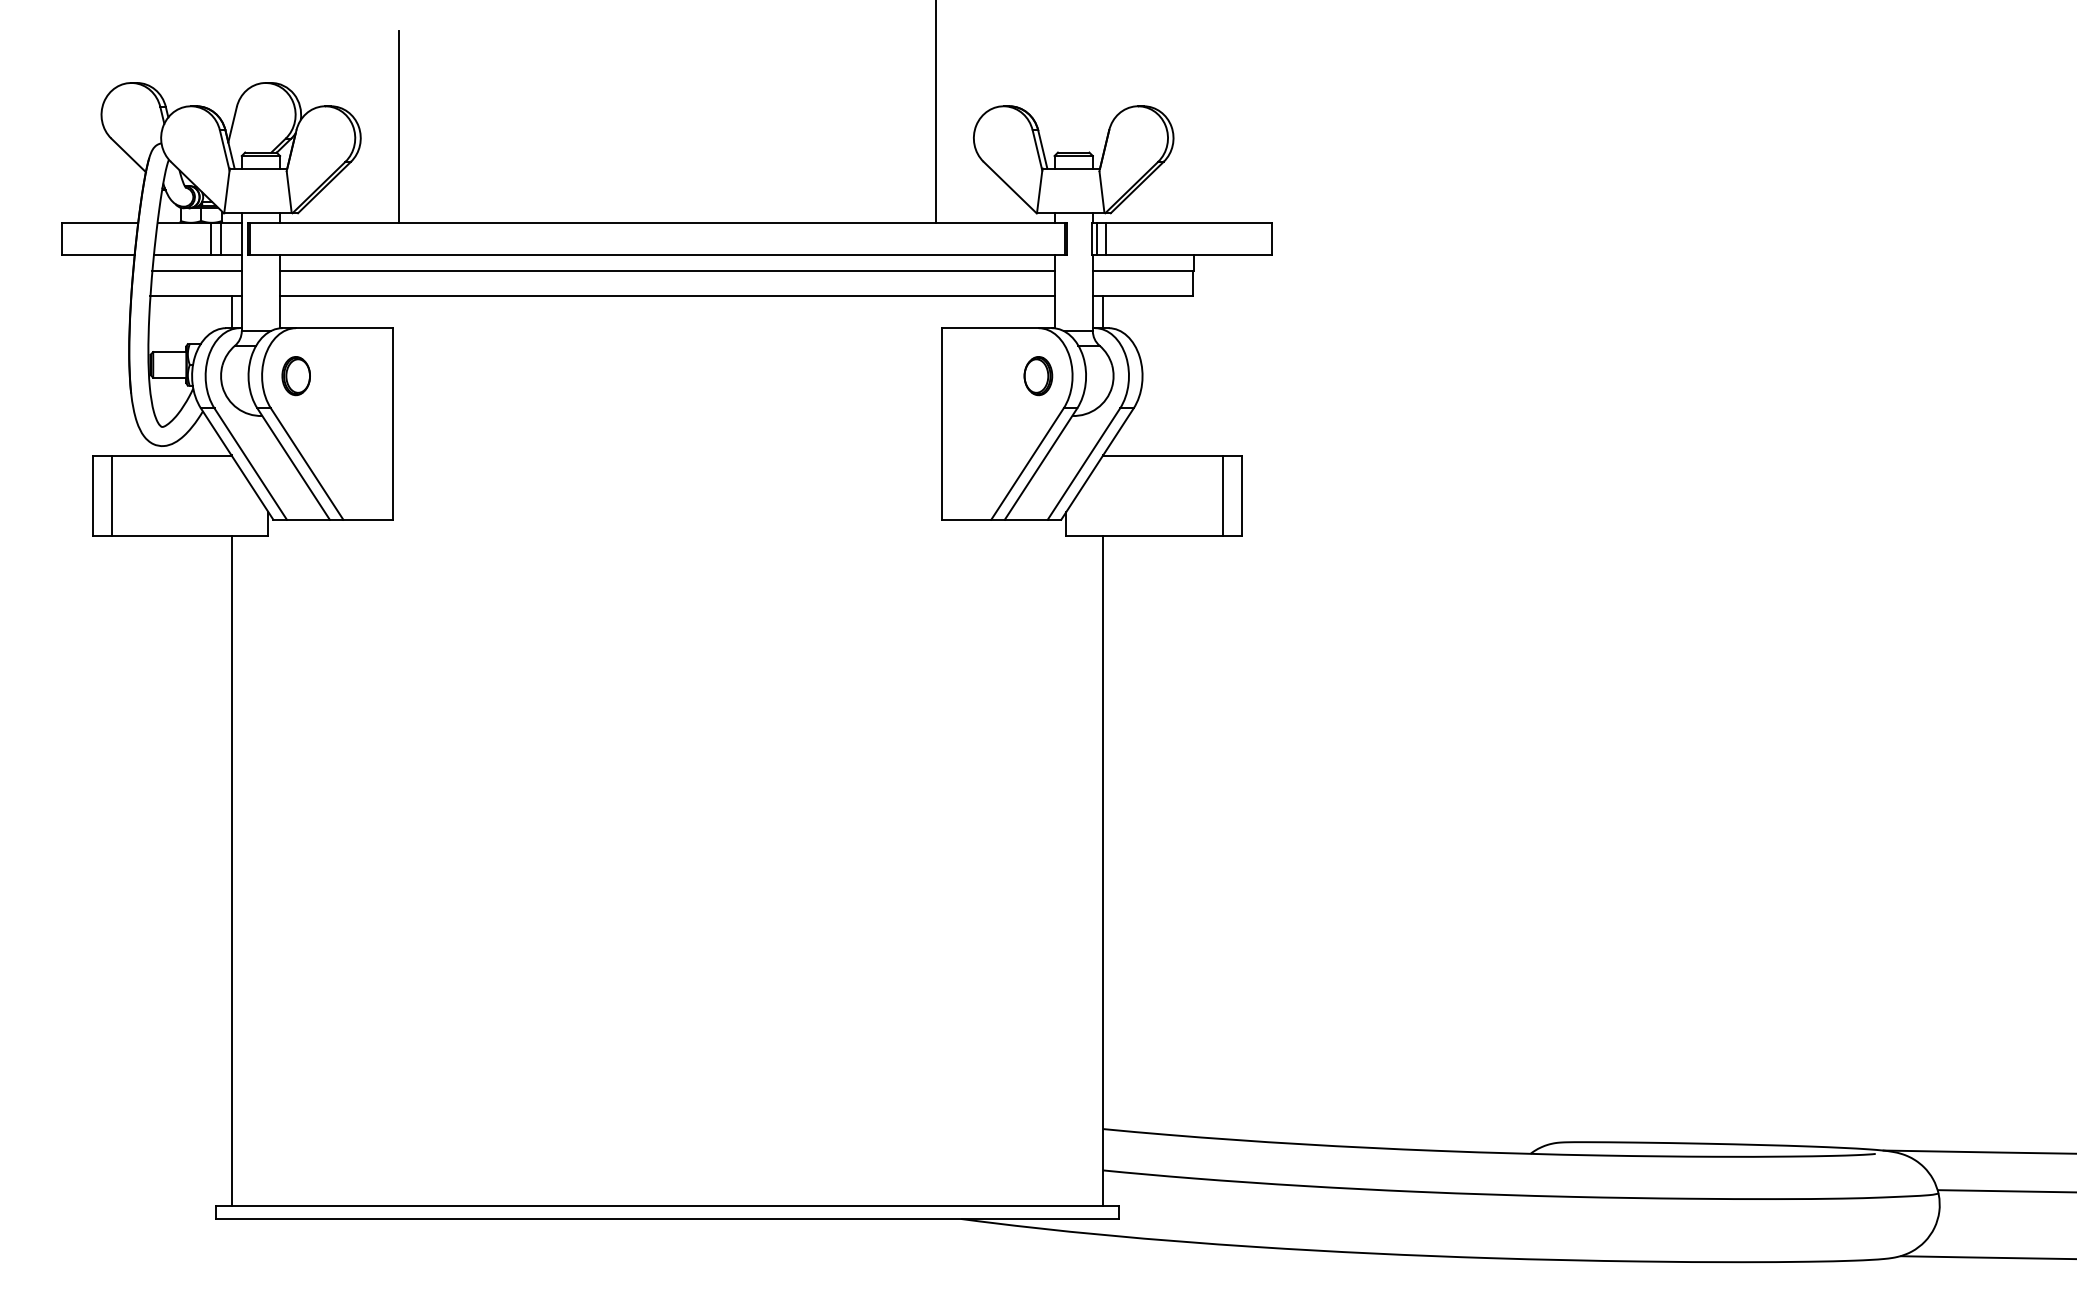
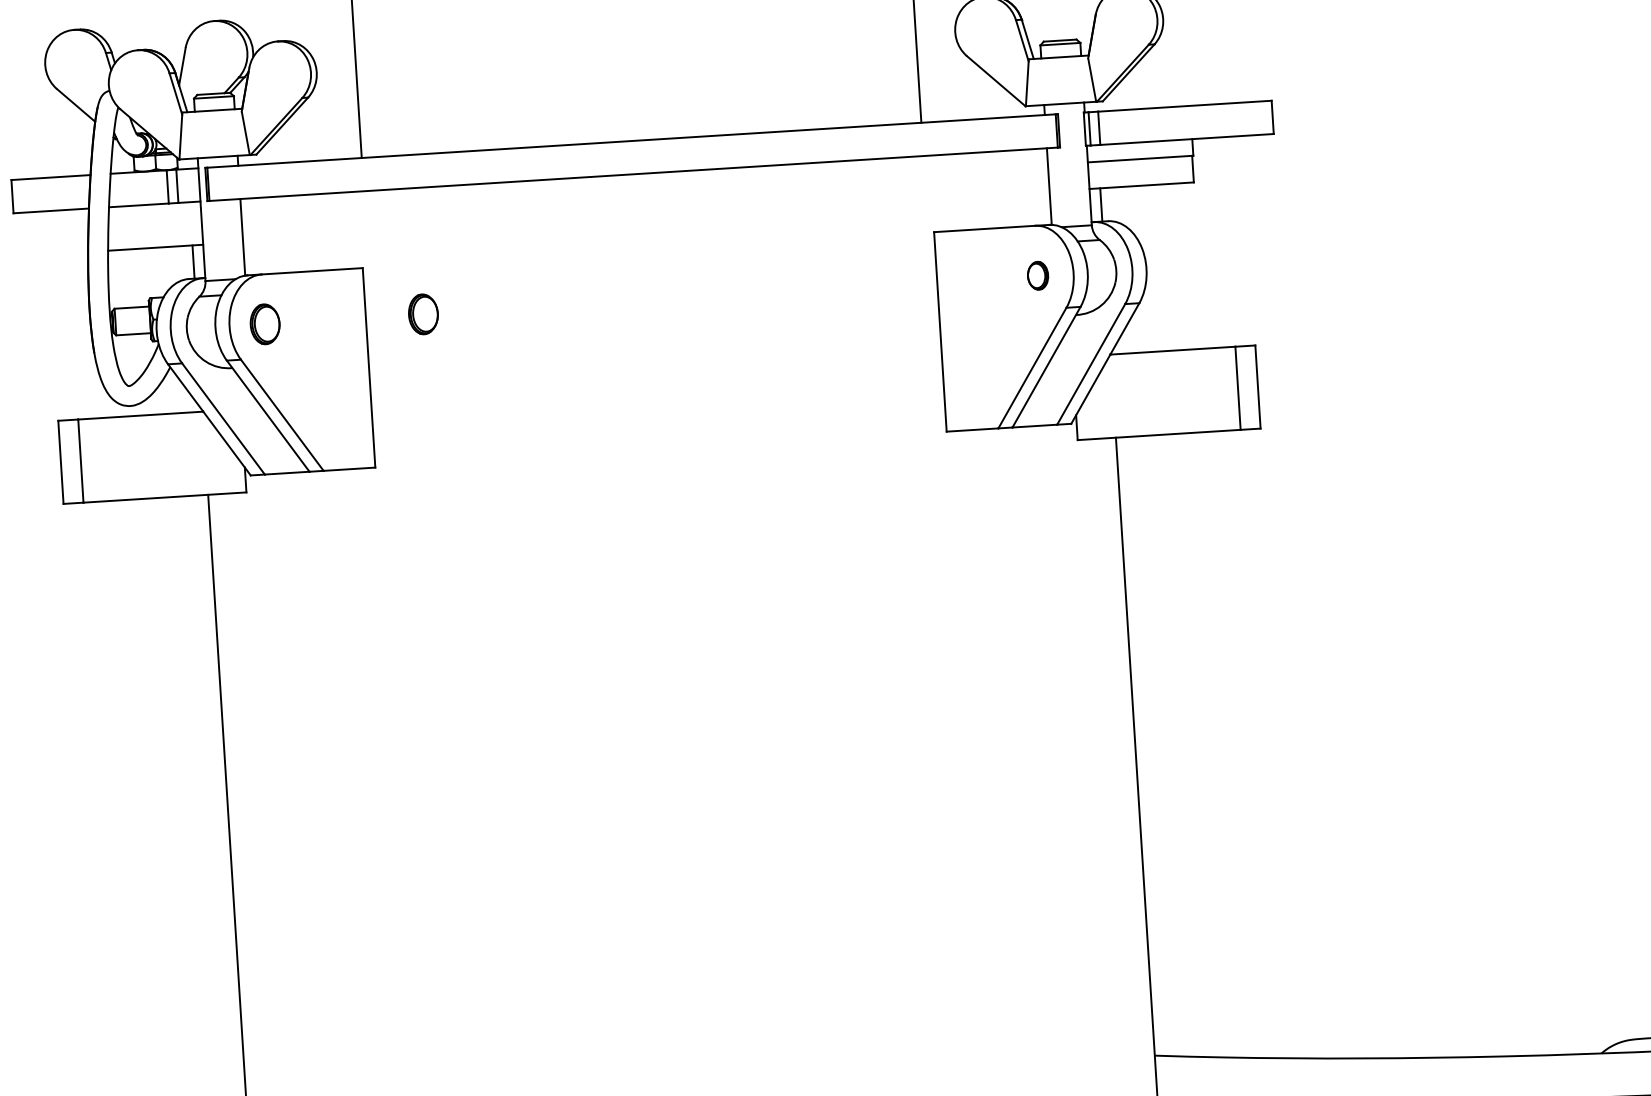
line: (196, 270) -> (154, 220), removed
line: (667, 270) -> (644, 190), removed
line: (667, 296) -> (646, 217), removed
part: (447, 376) -> (422, 314), added
part: (1038, 376) -> (1038, 276), size x0.7

